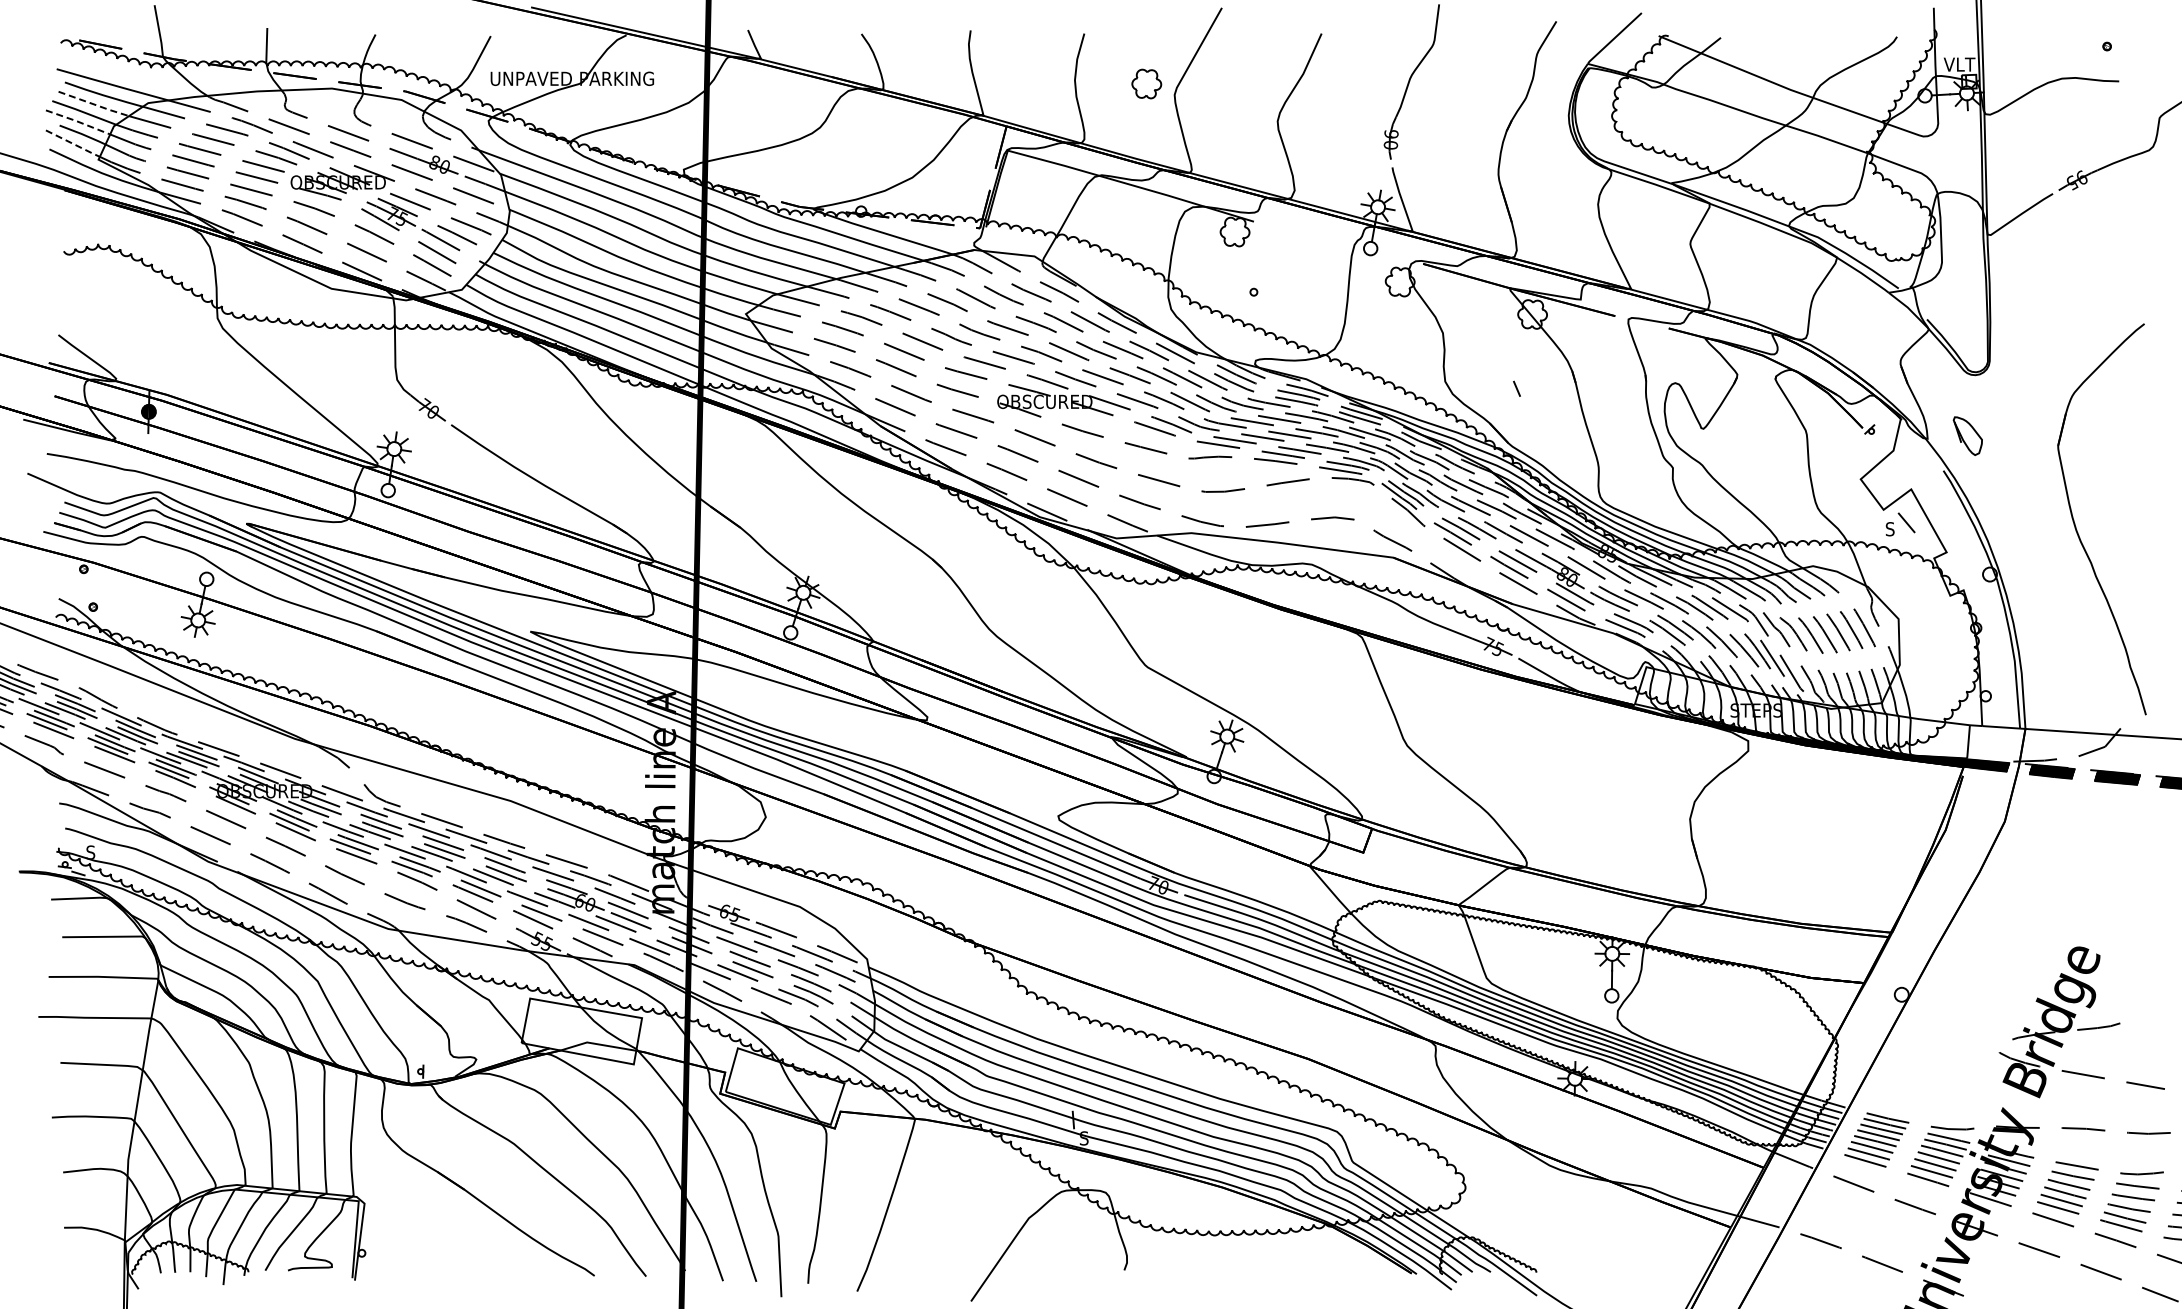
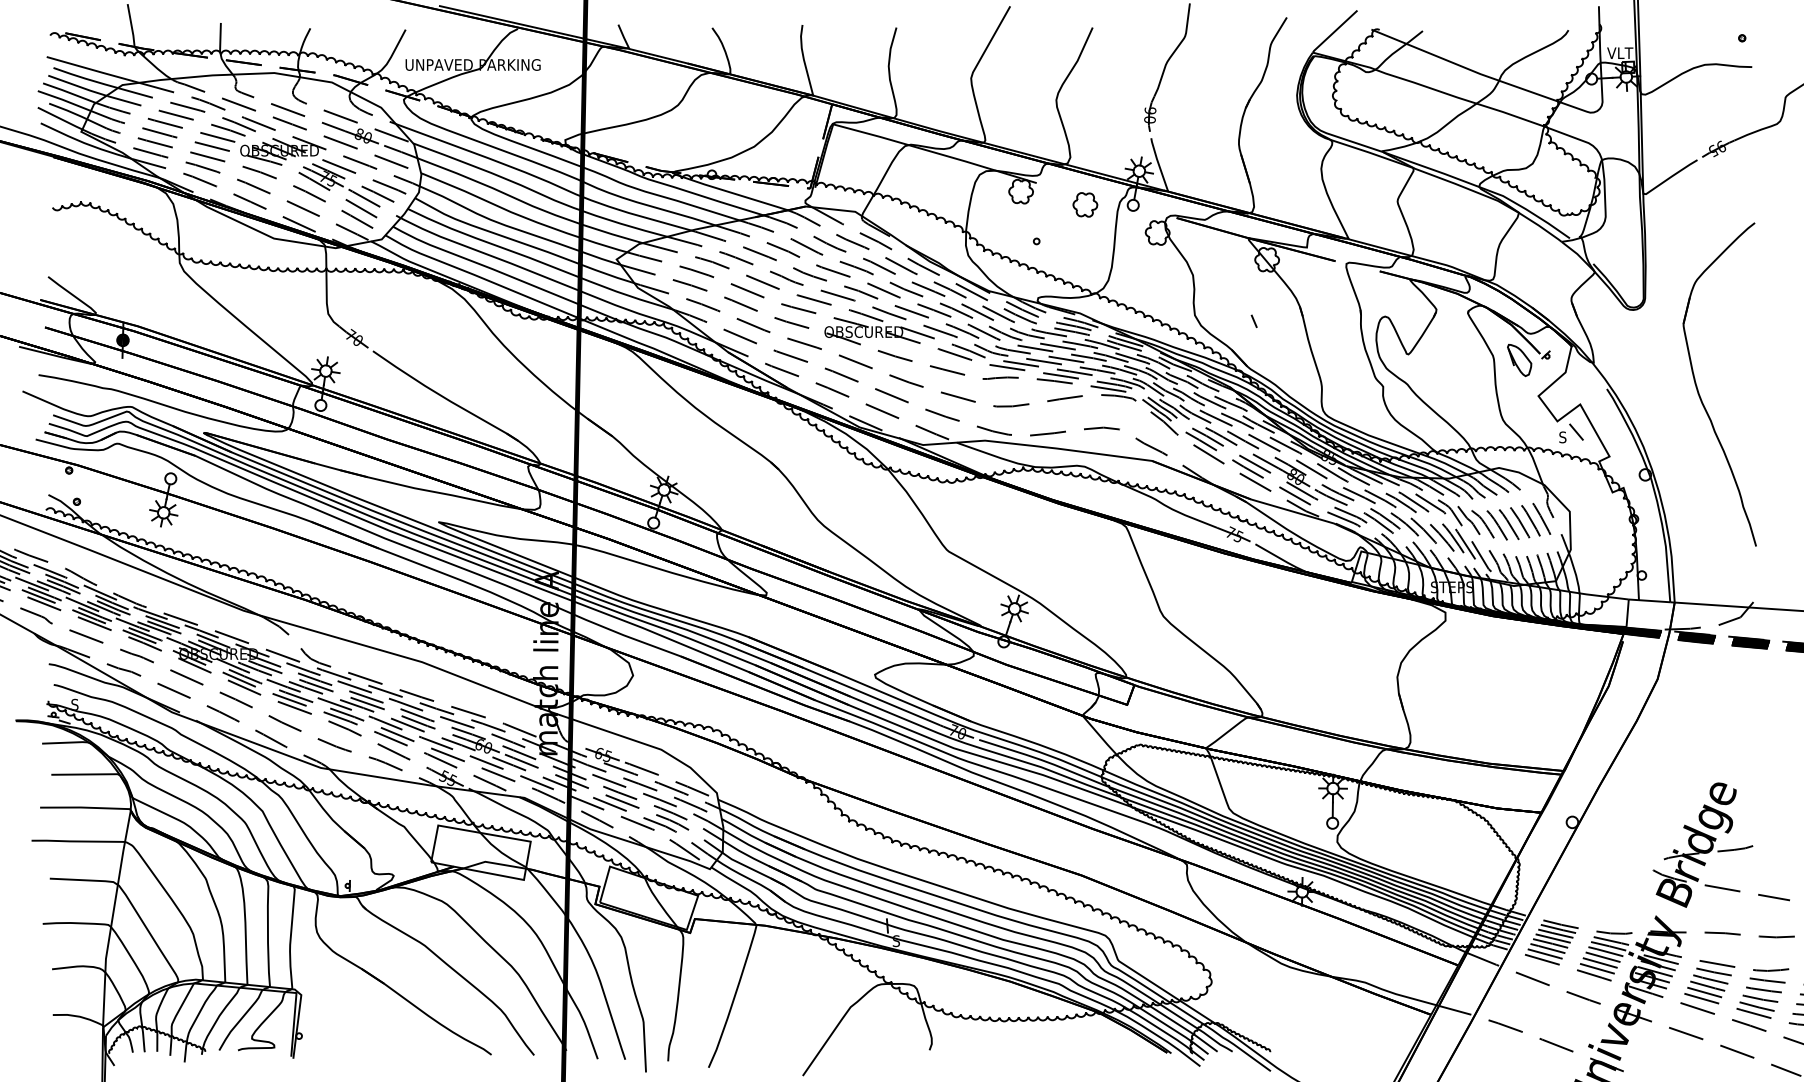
part: (1146, 83) -> (1085, 204), moved
line: (94, 104) -> (77, 86), dashed -> solid
line: (78, 121) -> (64, 100), dashed -> solid
line: (73, 144) -> (60, 119), dashed -> solid
part: (1967, 435) -> (1519, 359), moved
part: (2076, 526) -> (1698, 390), moved

